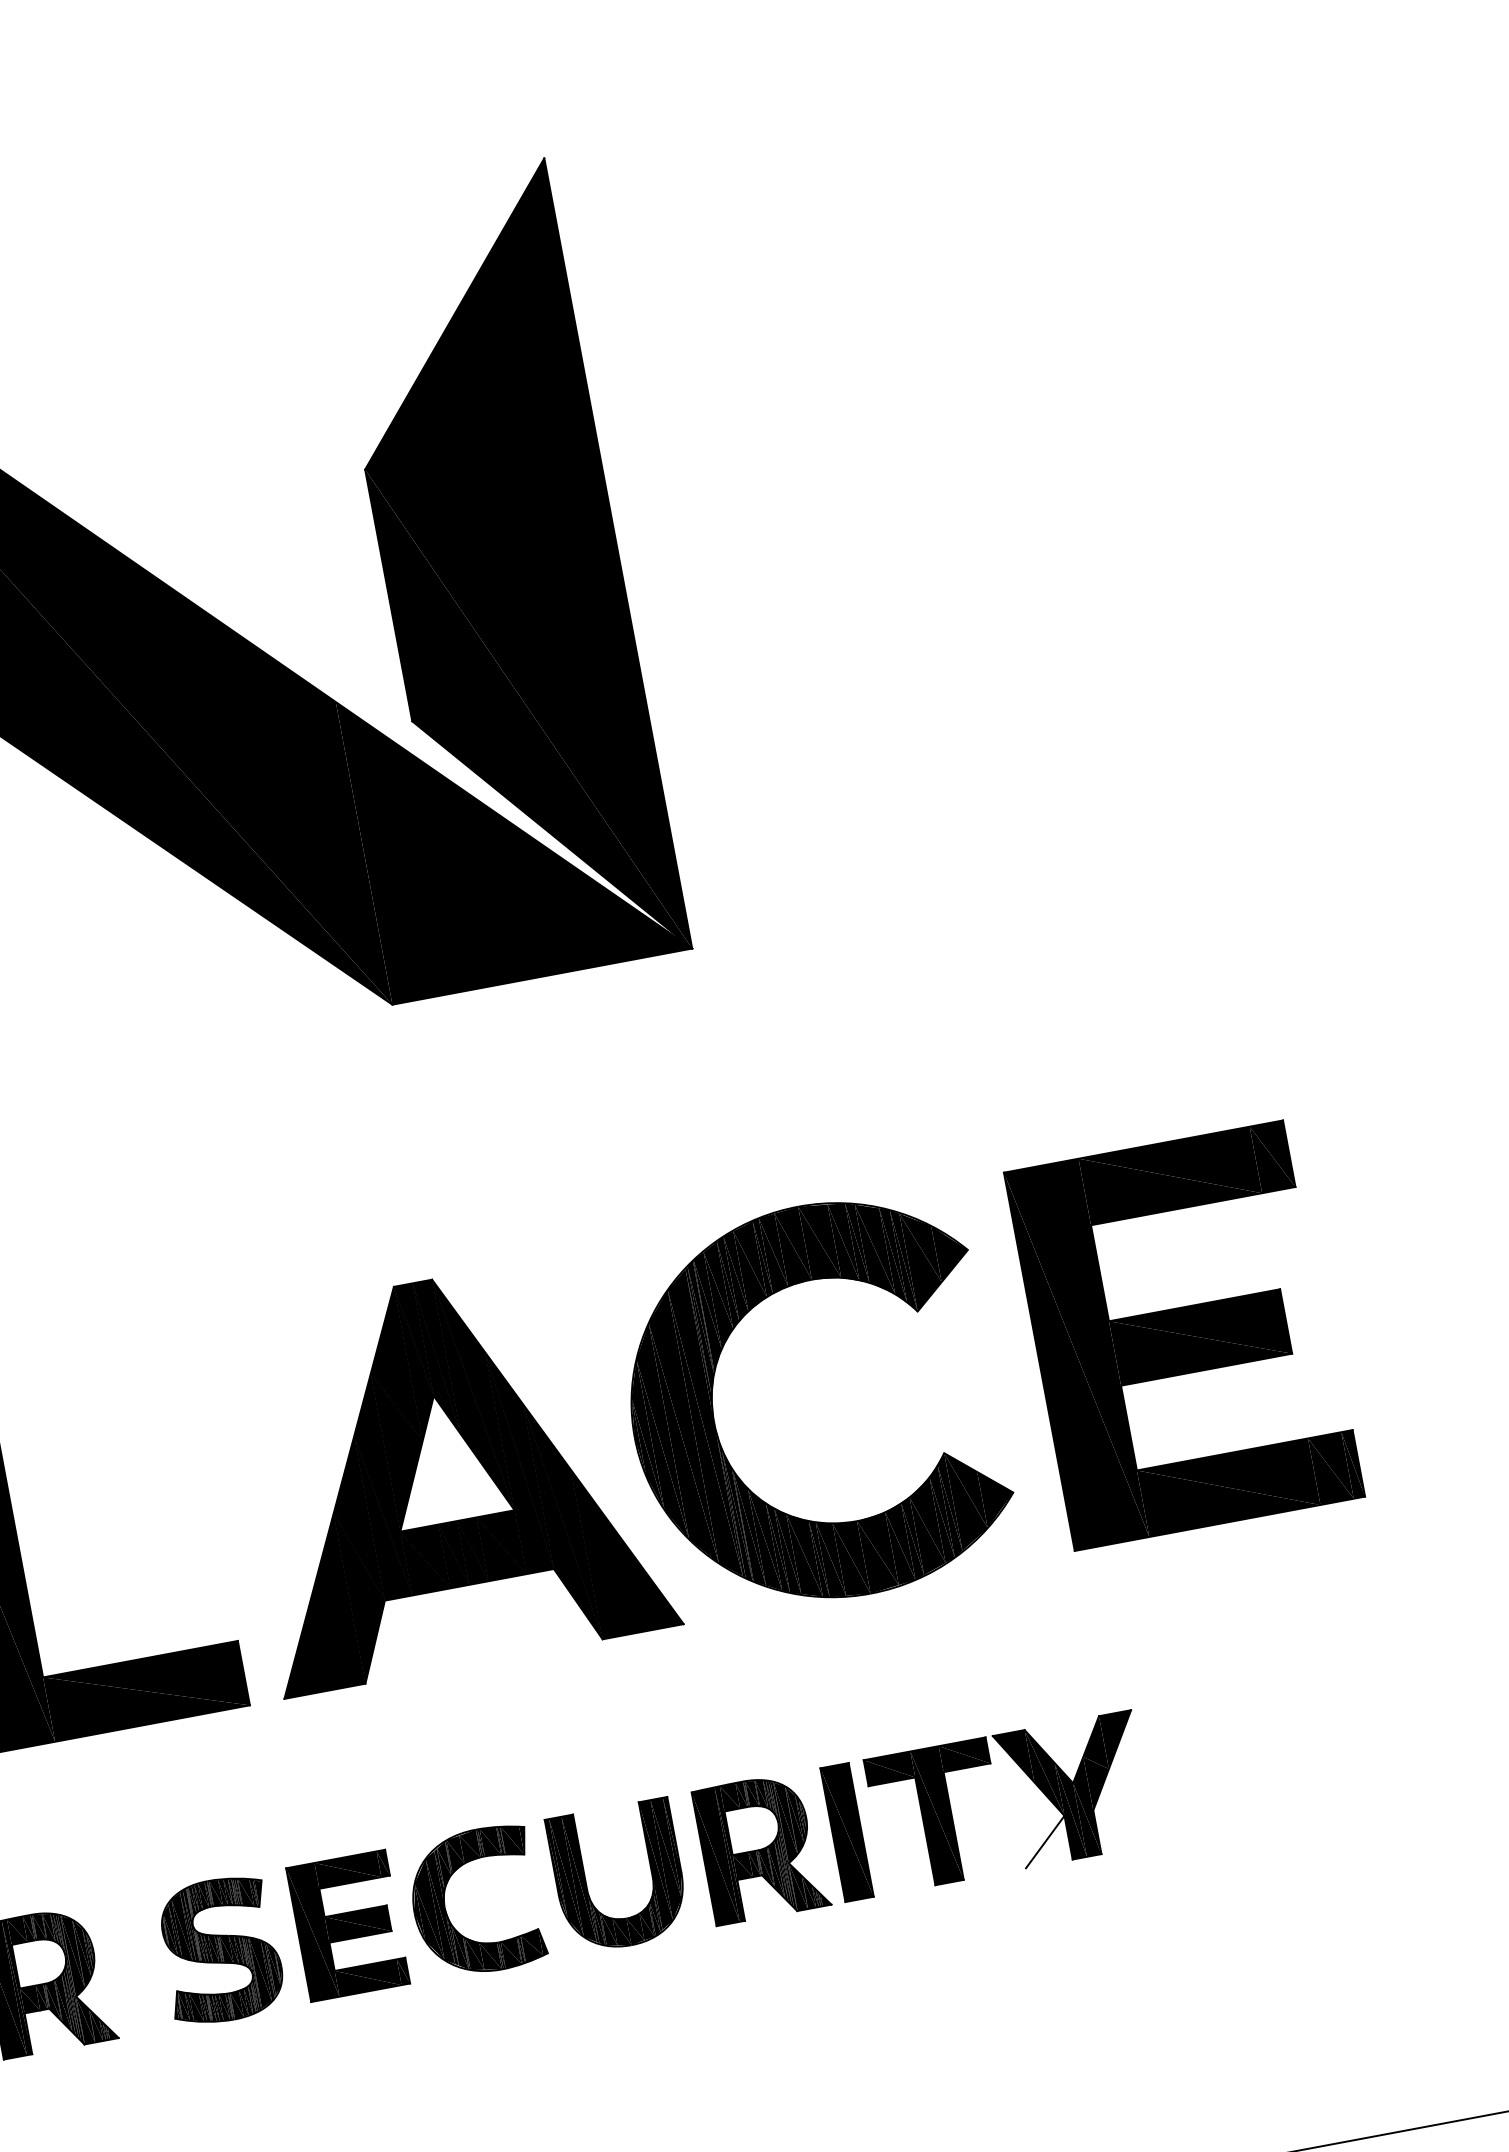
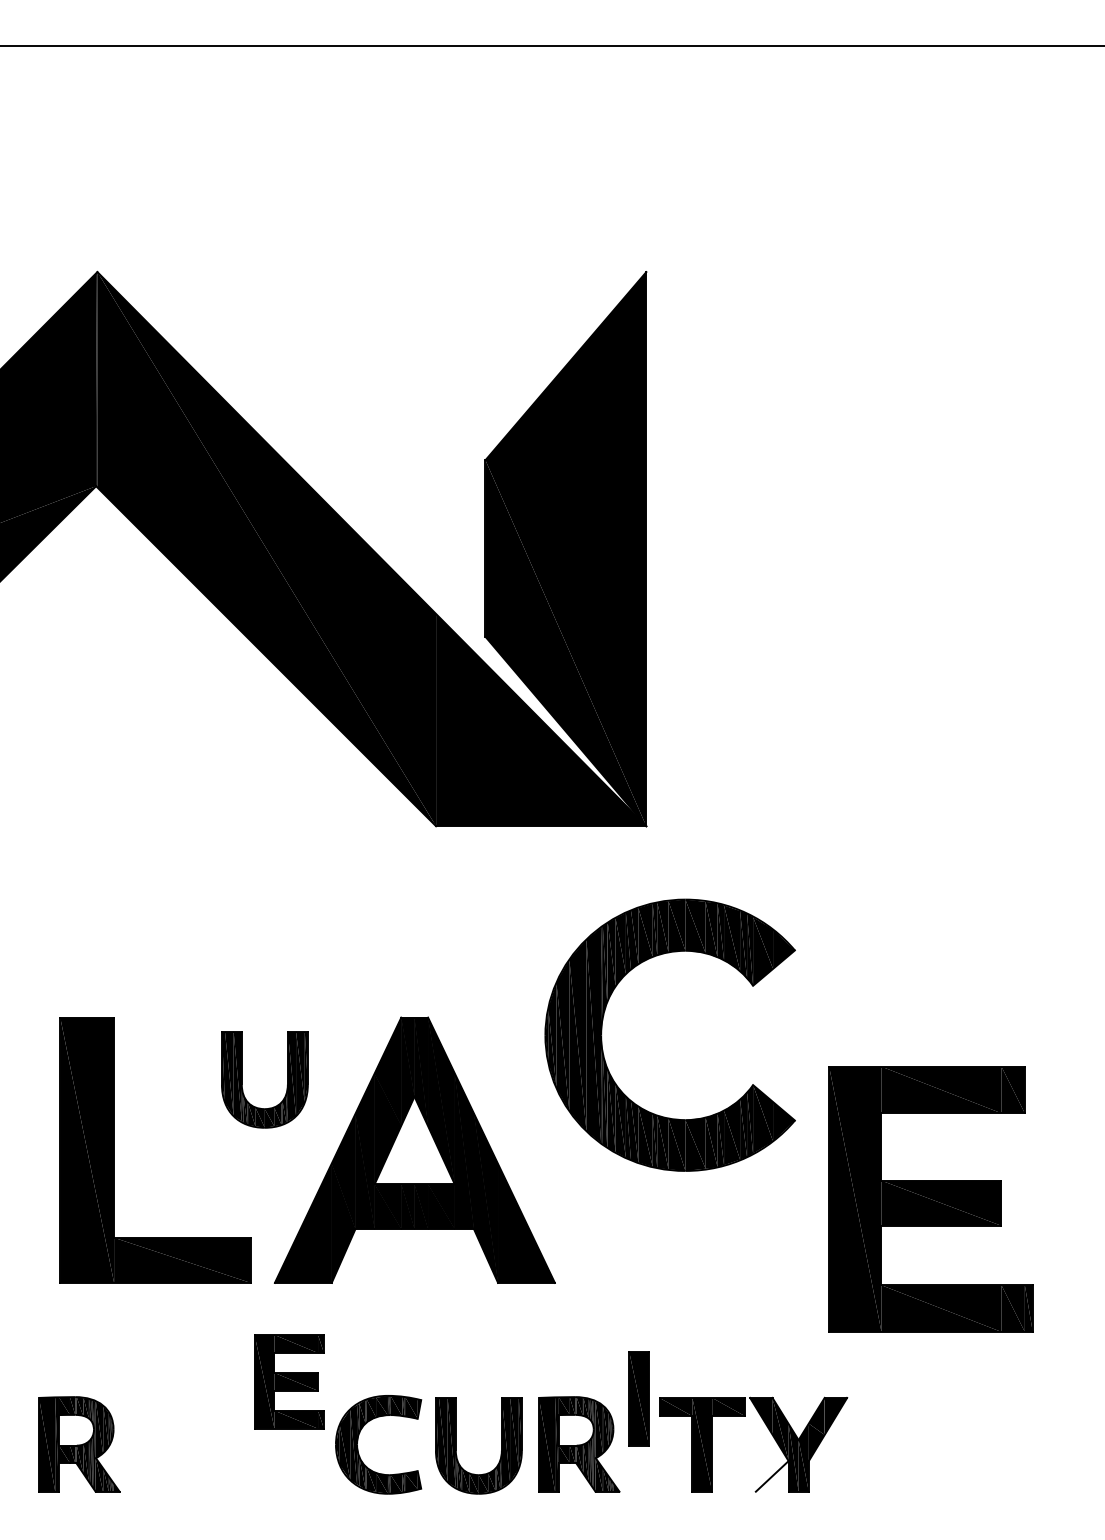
part: (1183, 1335) -> (930, 1199), moved
part: (183, 1417) -> (242, 1079), added
part: (715, 1419) -> (602, 1033), moved
part: (845, 1832) -> (638, 1398), moved
part: (348, 1925) -> (289, 1381), moved
part: (220, 1949) -> (199, 1444), removed

